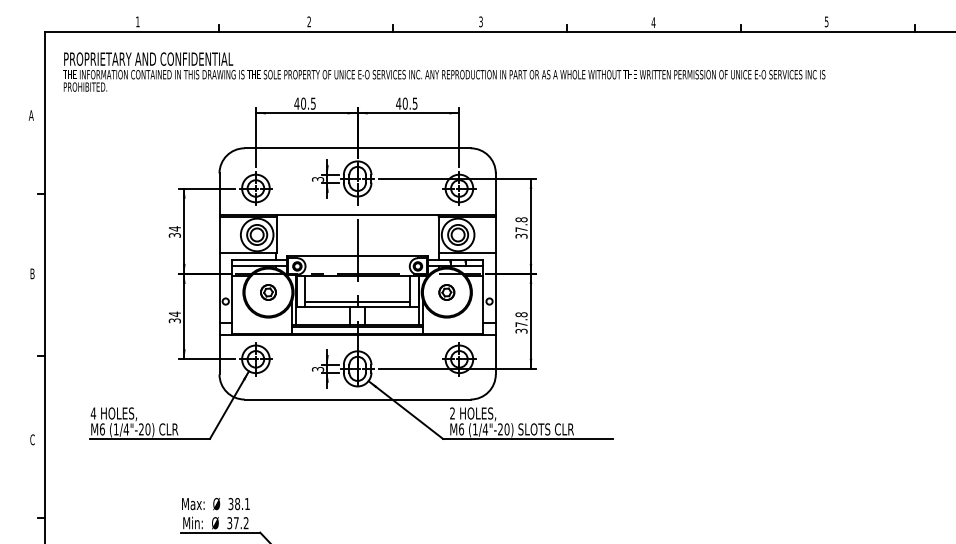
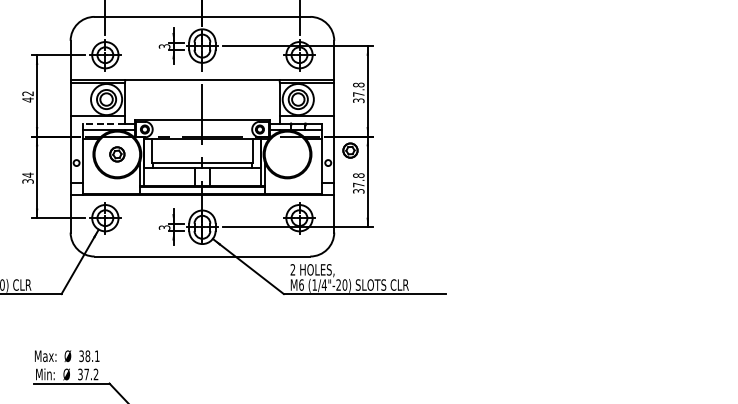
text: (174, 232) -> (27, 97), 34 -> 42
line: (254, 260) -> (104, 123), solid -> dashed
part: (446, 292) -> (350, 150), moved

